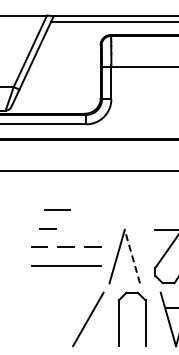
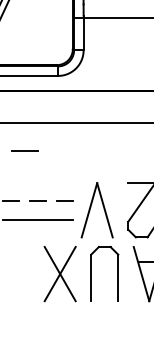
line: (57, 209) -> (24, 150), moved
line: (47, 228) -> (18, 181), removed
line: (132, 256) -> (105, 210), dashed -> solid
line: (88, 319) -> (60, 274), added

